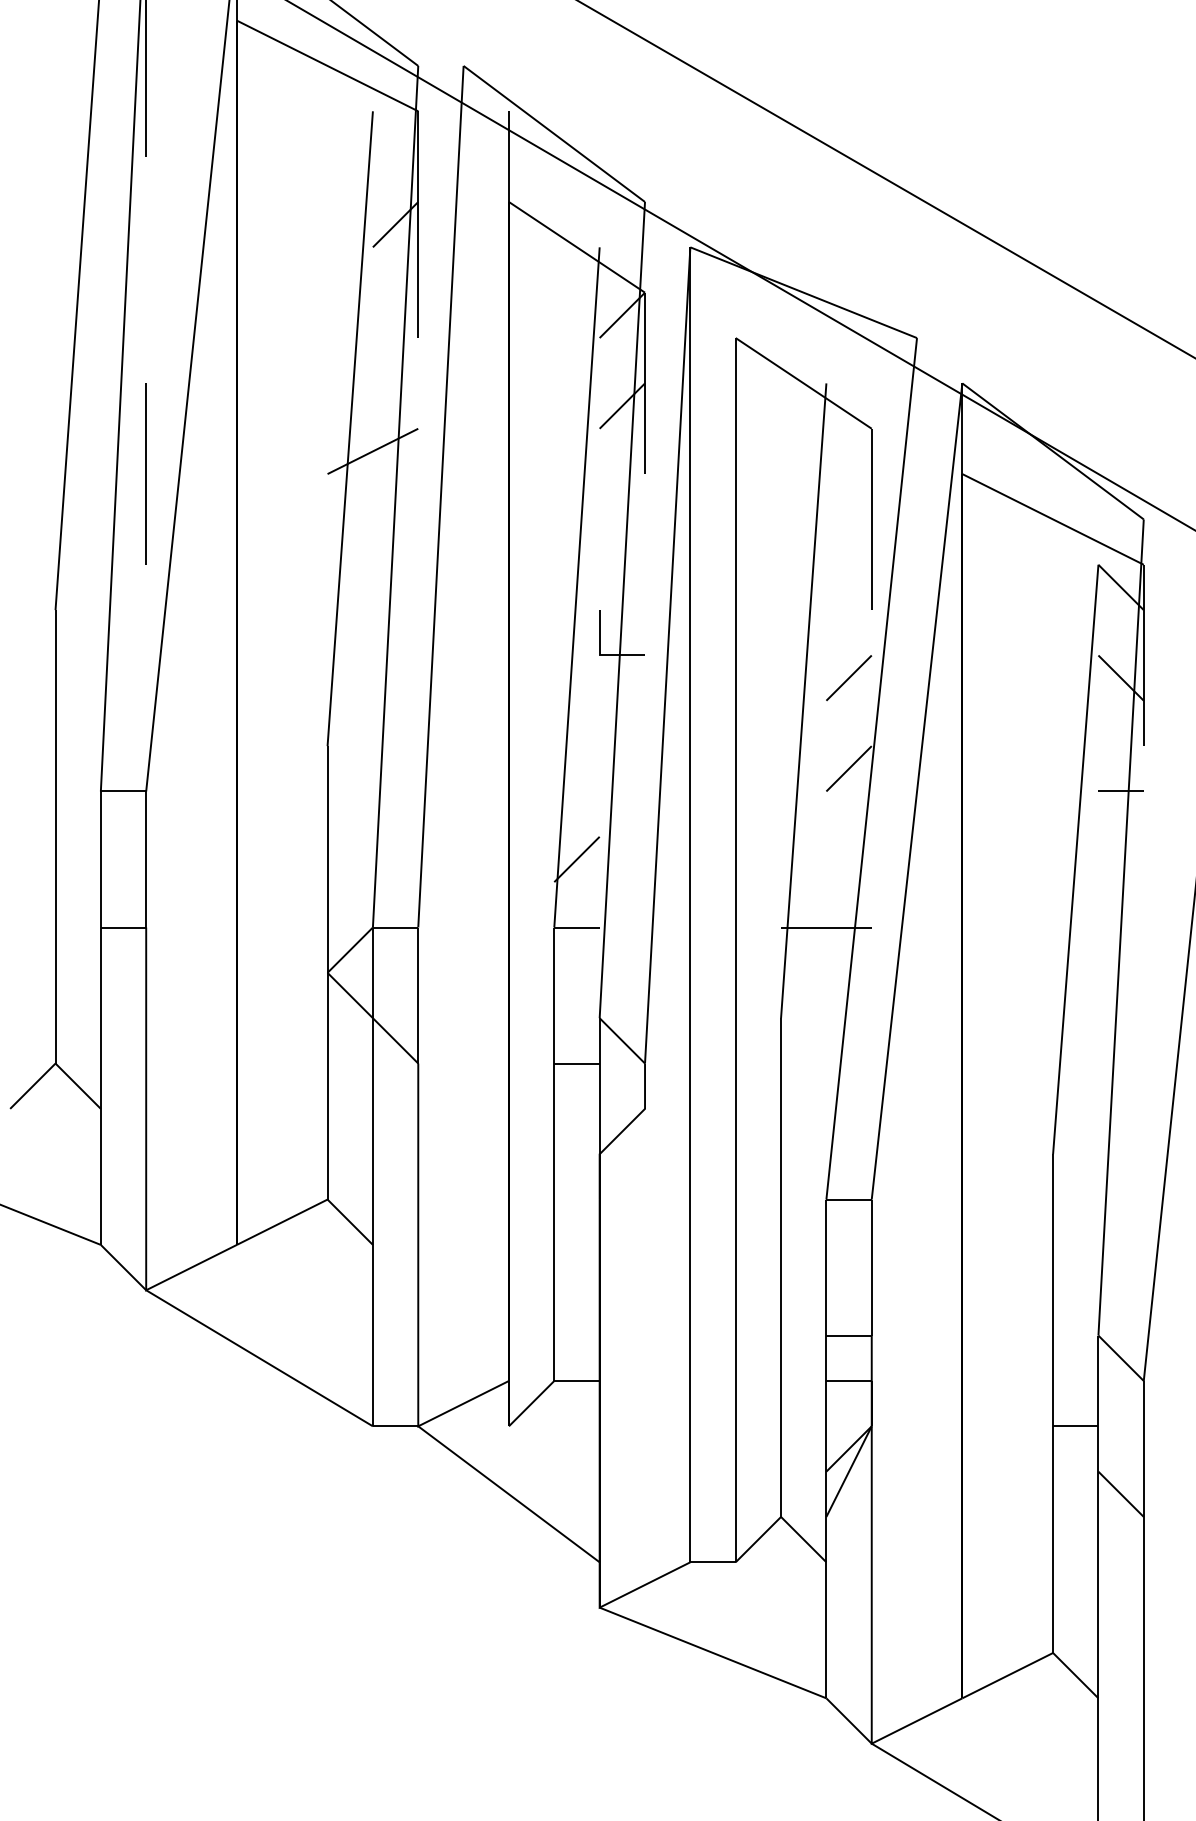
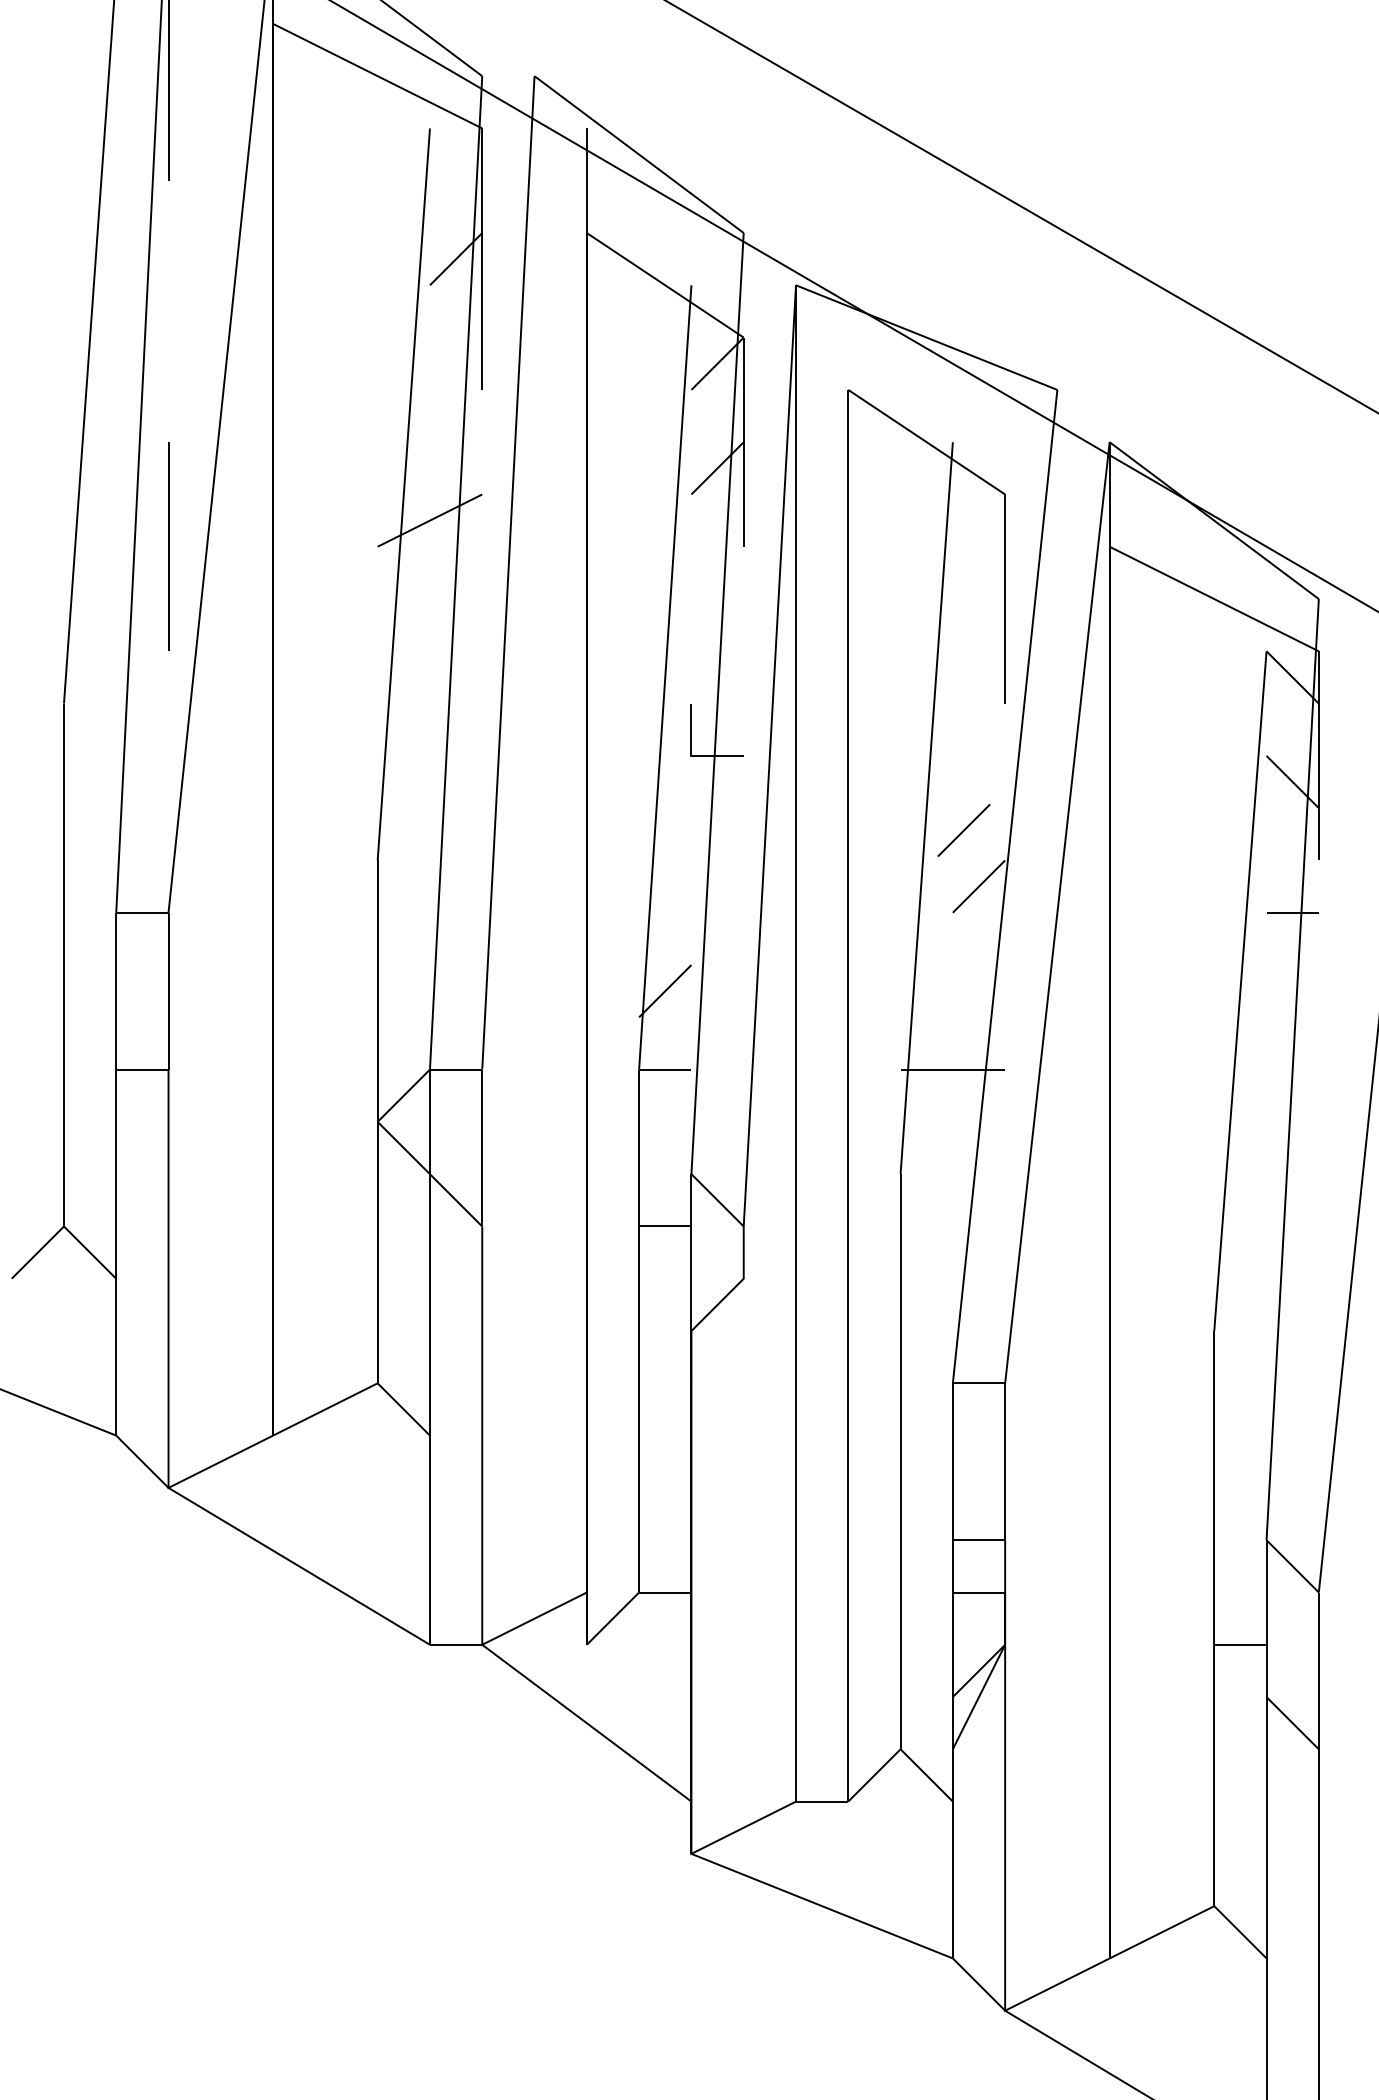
line: (849, 678) -> (964, 830), moved

